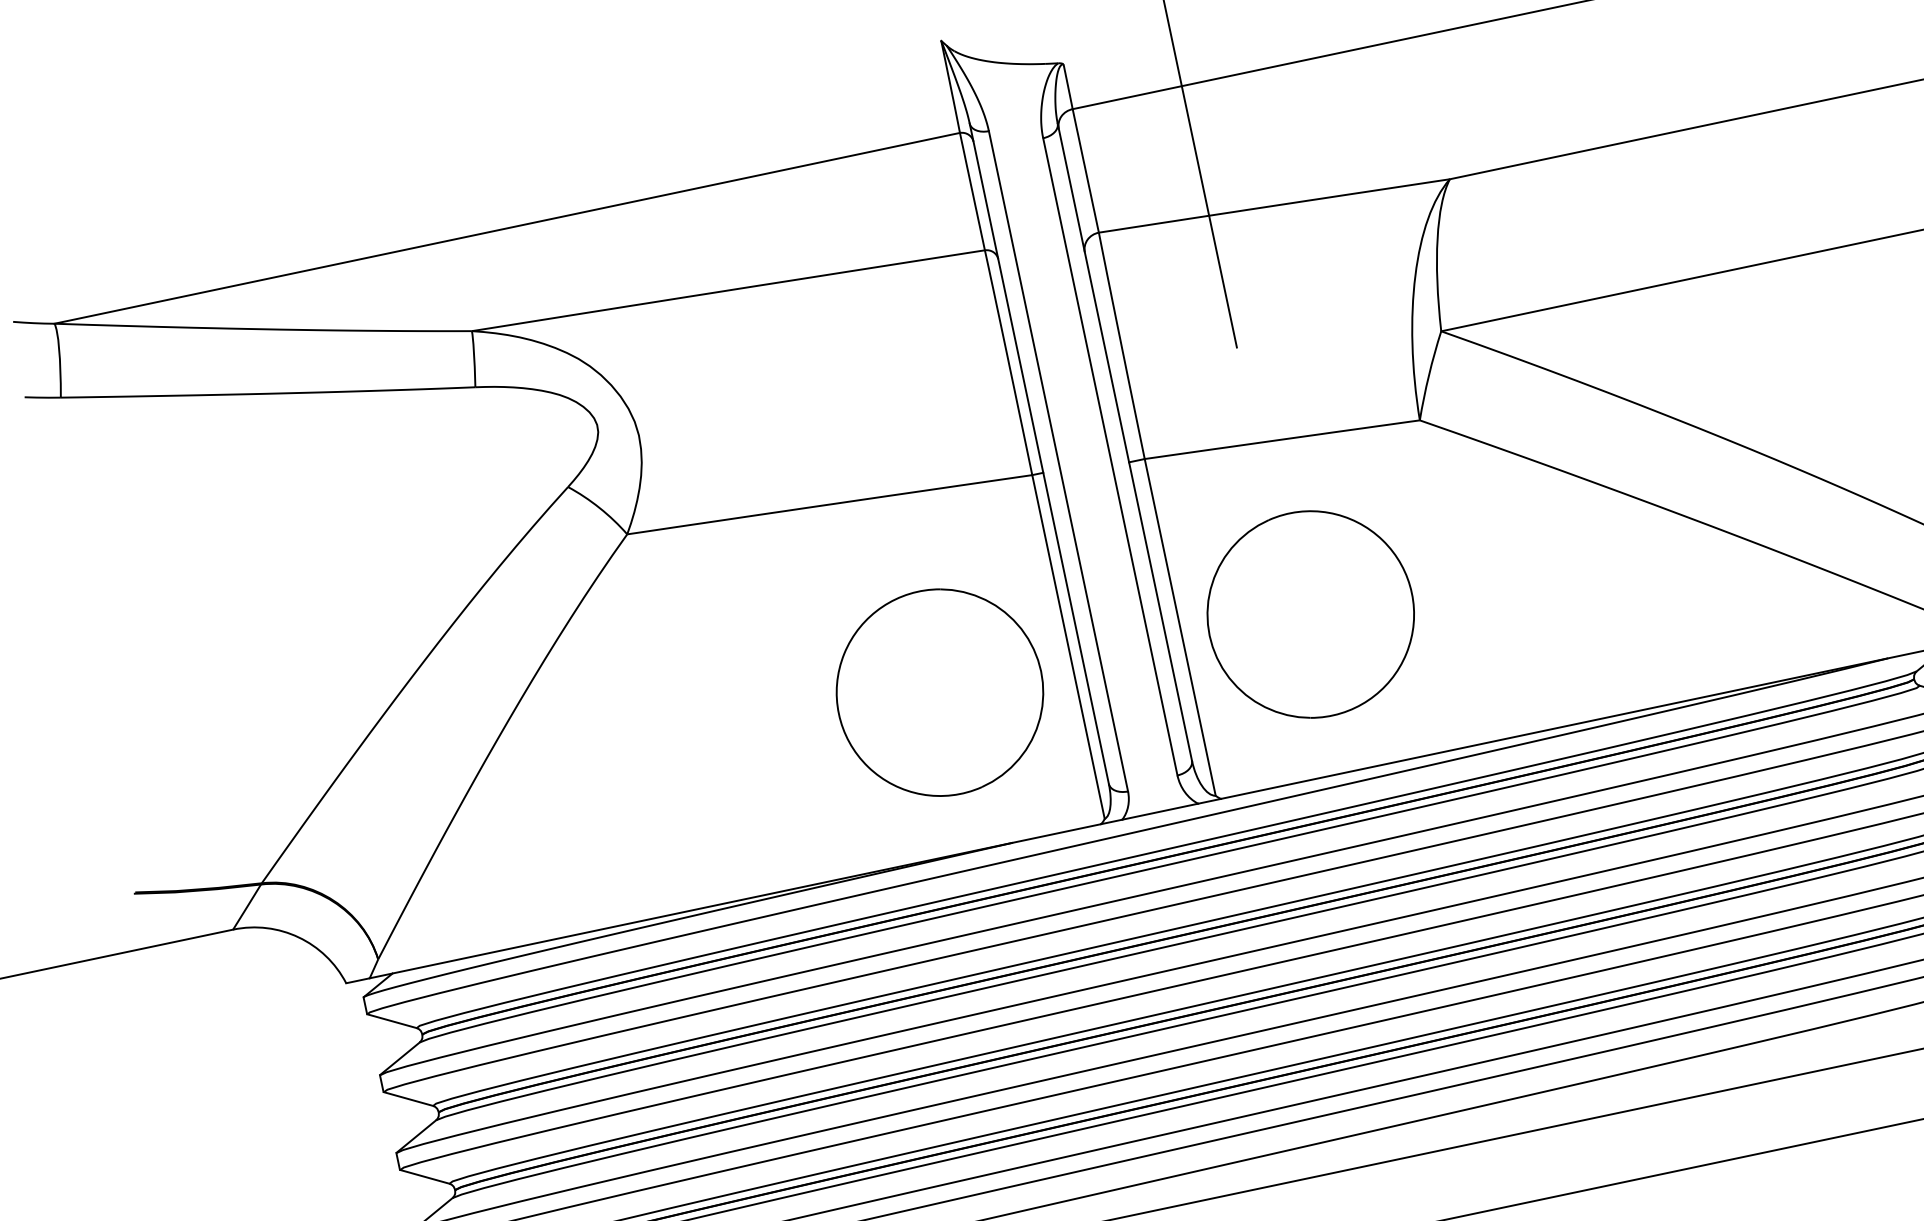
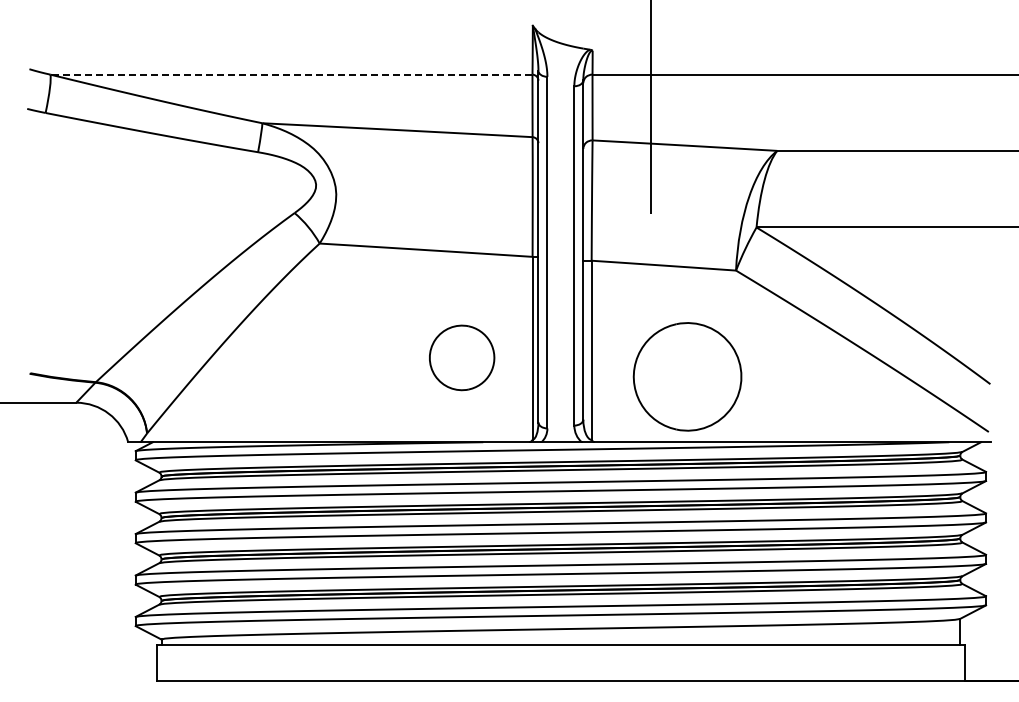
line: (505, 228) -> (290, 74), solid -> dashed
part: (1310, 613) -> (687, 376), moved
part: (938, 692) -> (461, 357), size x0.6

